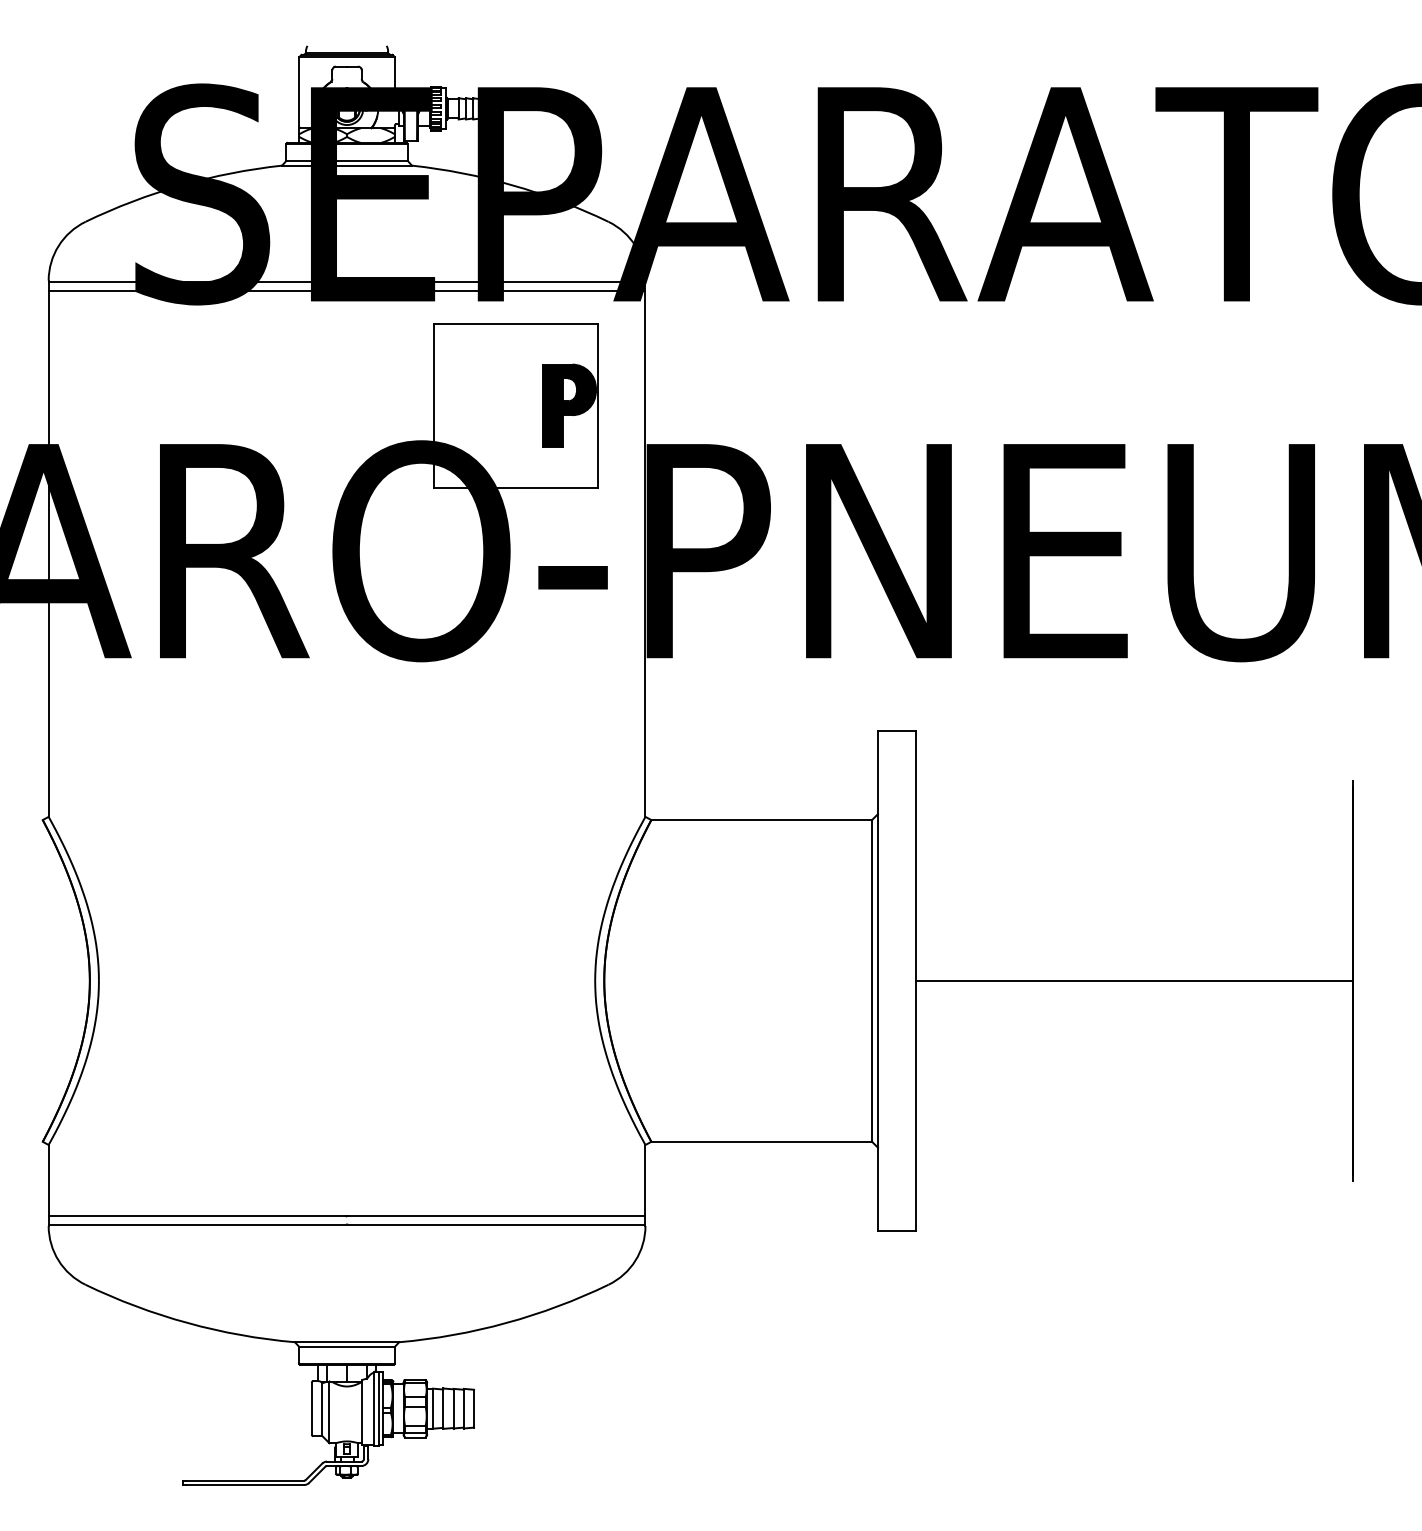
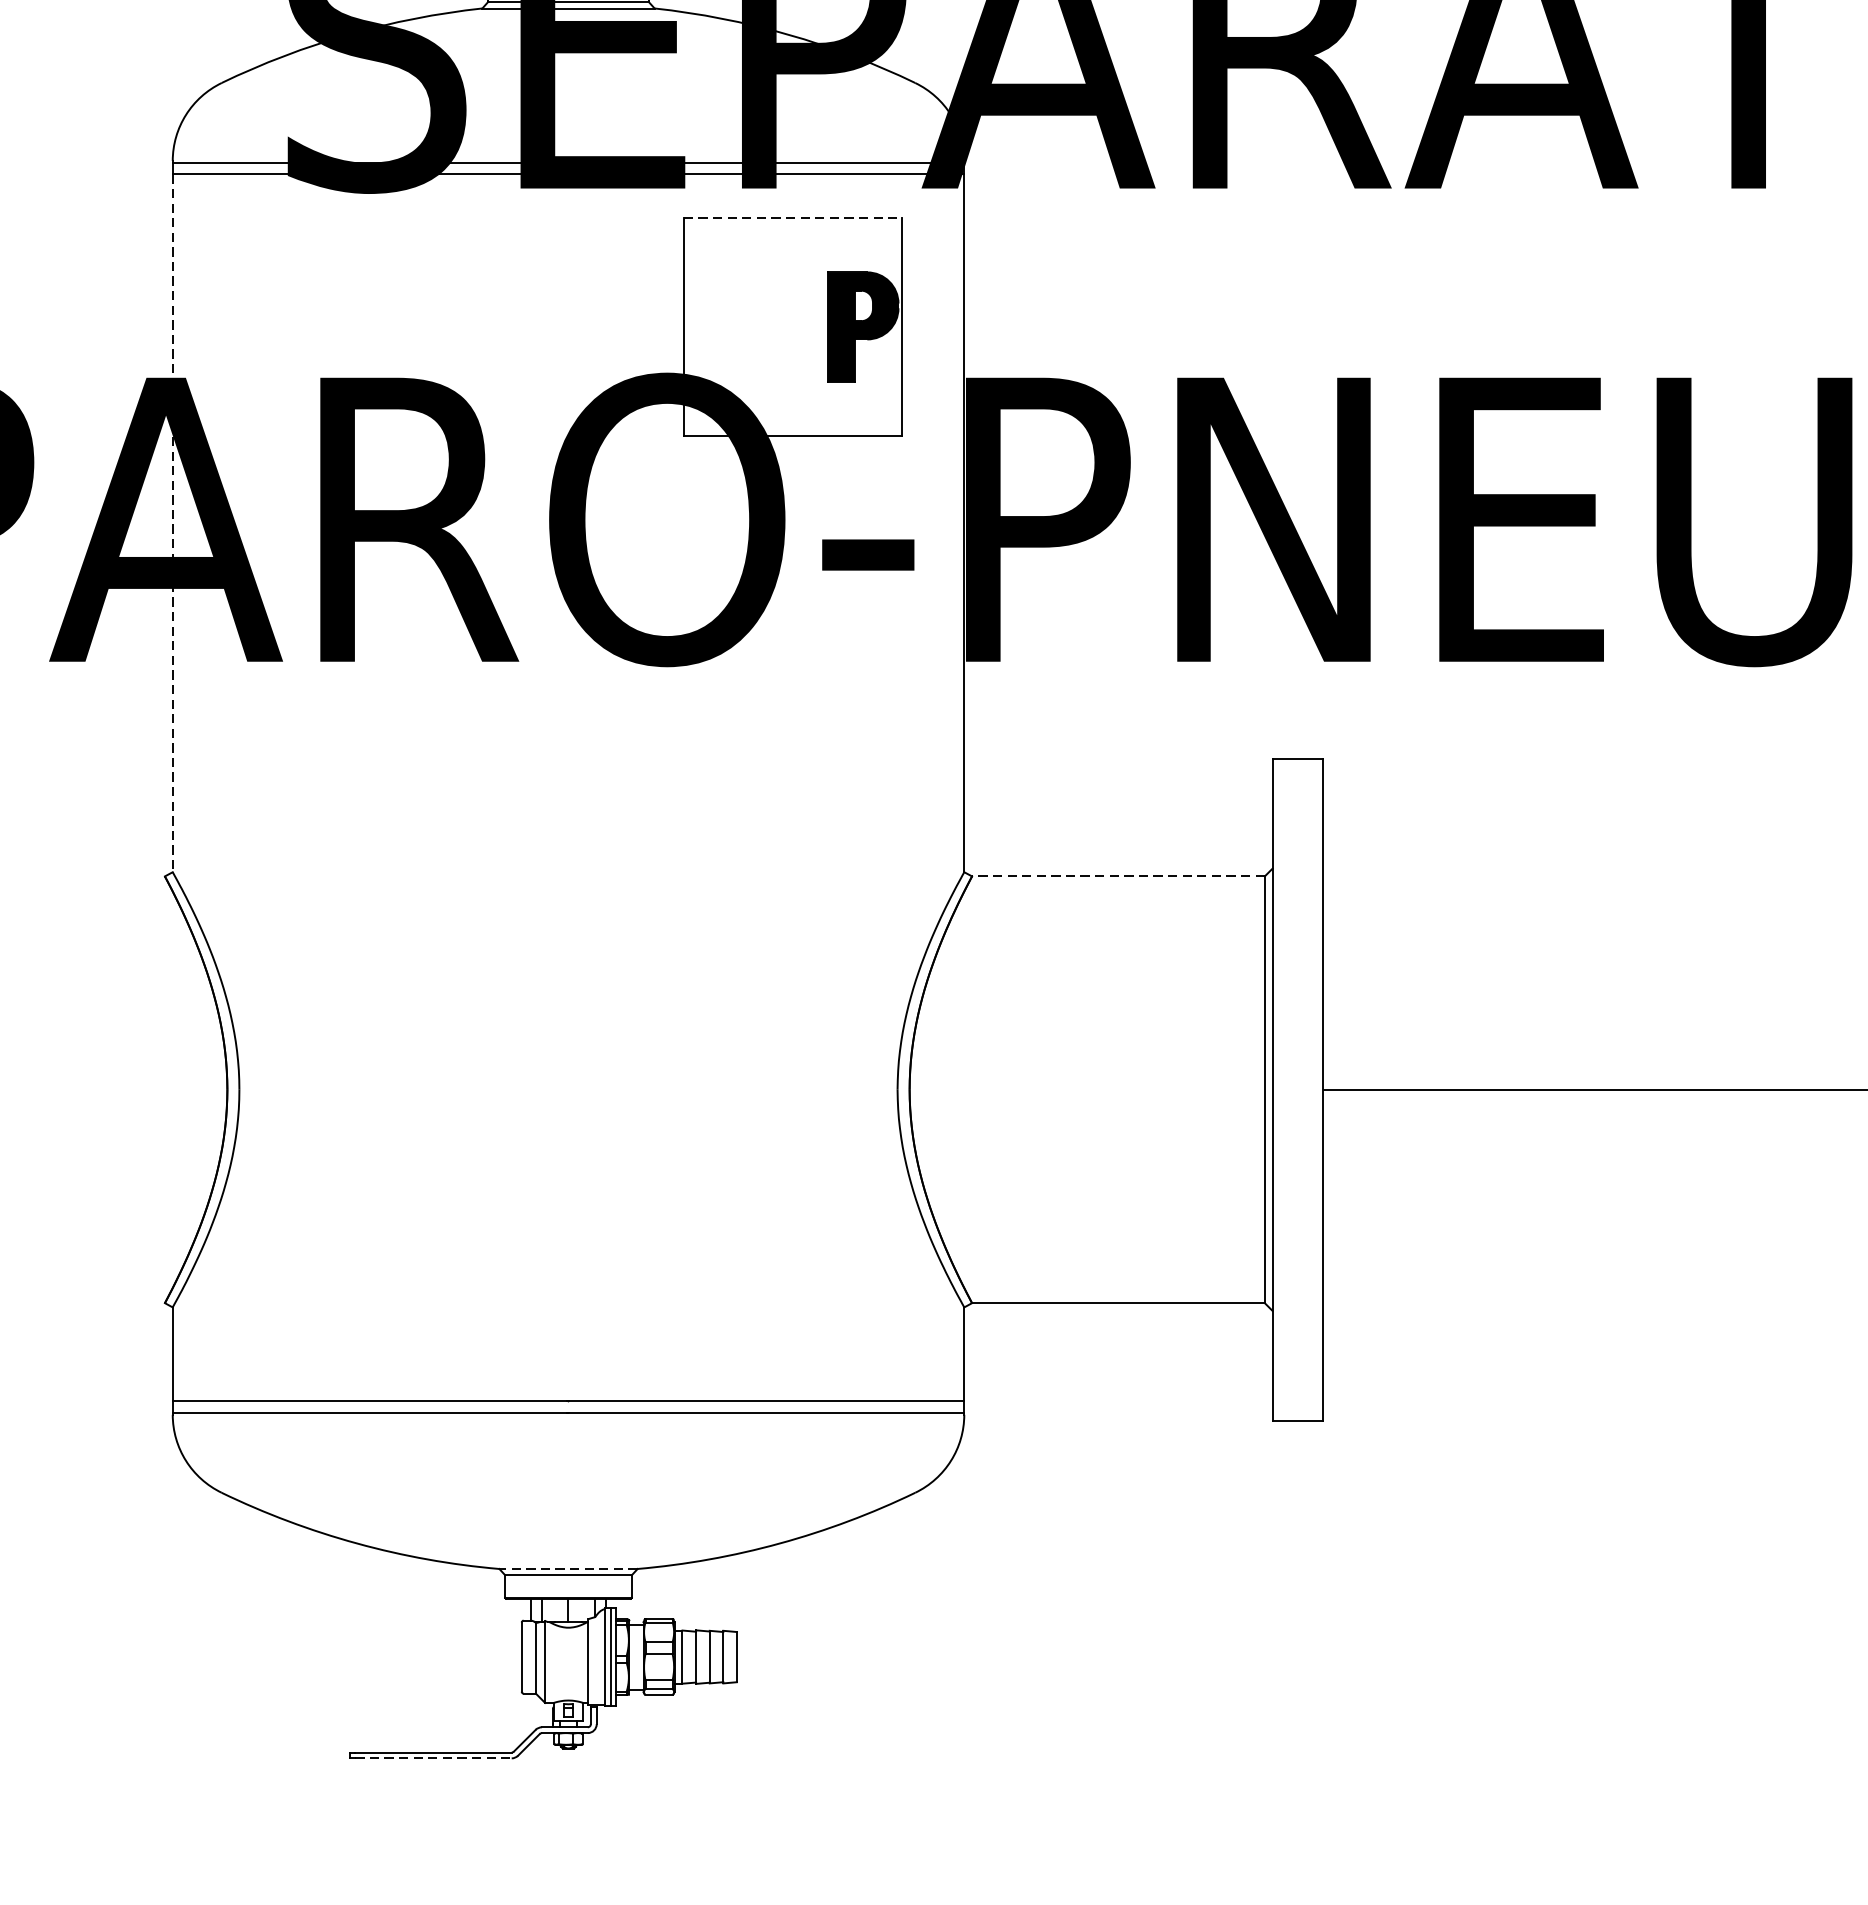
line: (516, 323) -> (793, 217), solid -> dashed
line: (48, 554) -> (172, 524), solid -> dashed
line: (761, 820) -> (1118, 877), solid -> dashed
line: (346, 1342) -> (567, 1569), solid -> dashed
line: (245, 1485) -> (433, 1758), solid -> dashed

